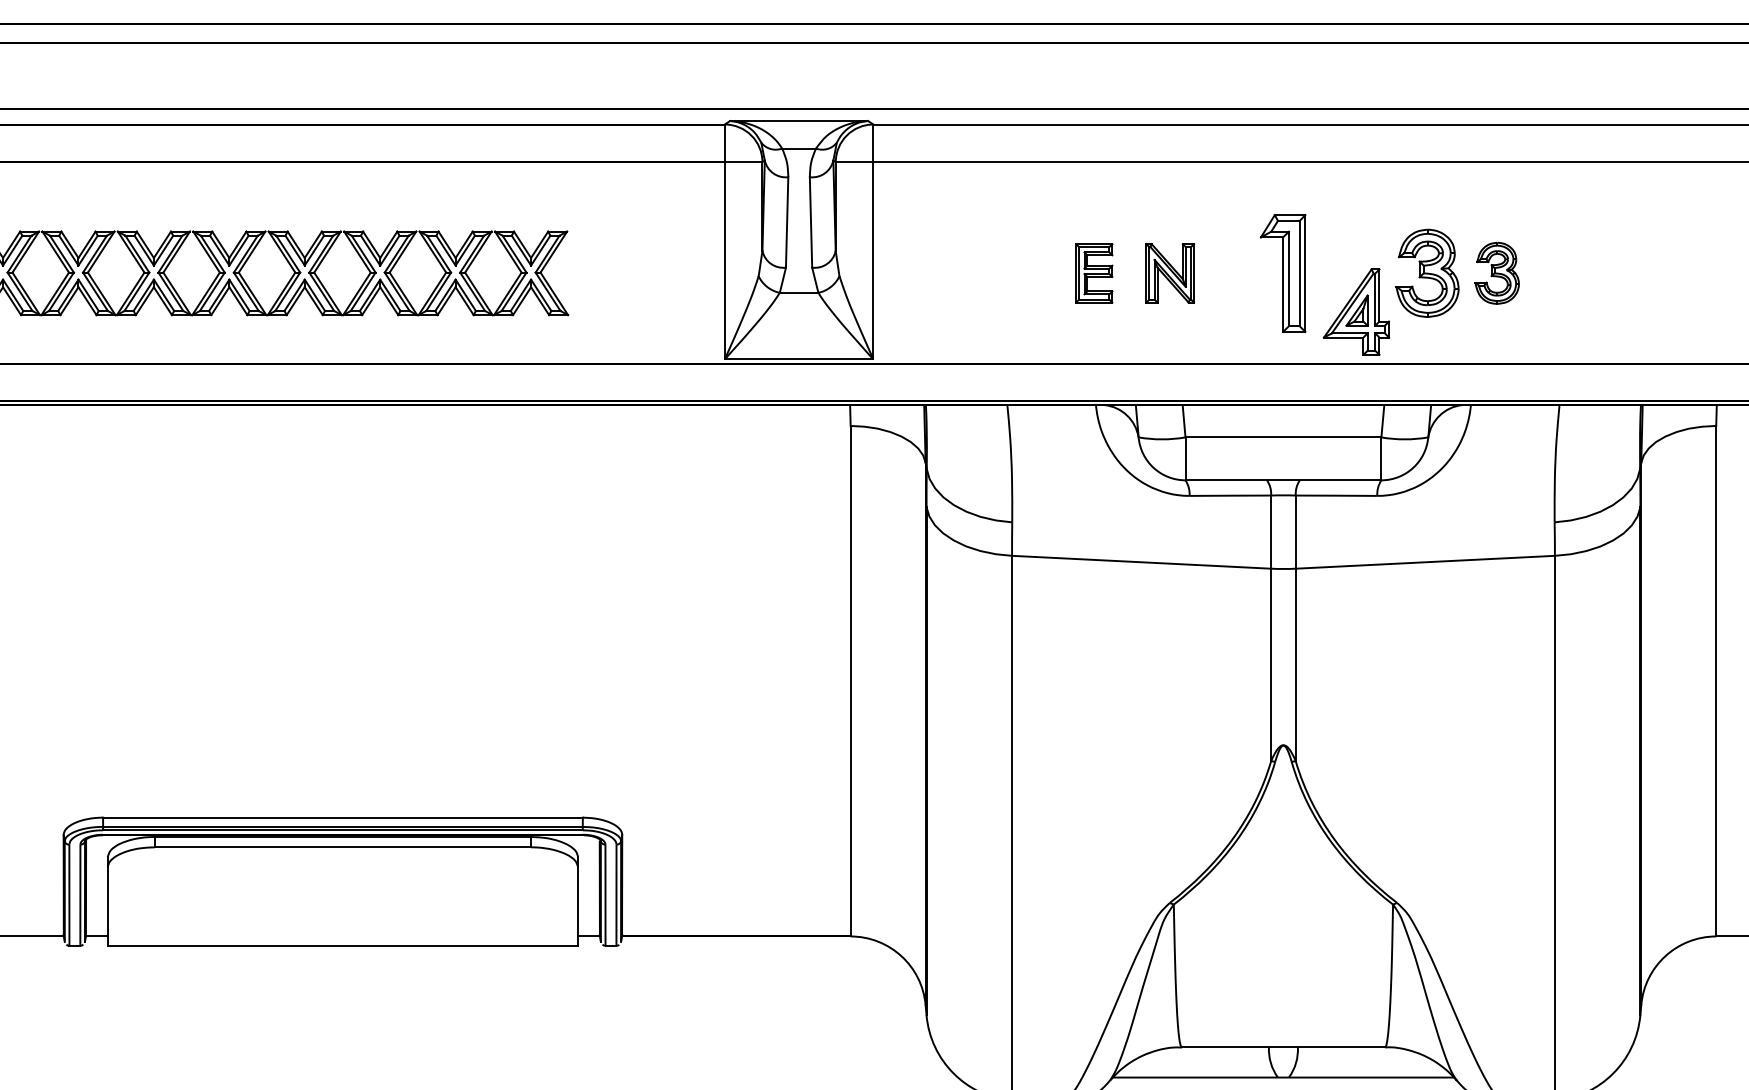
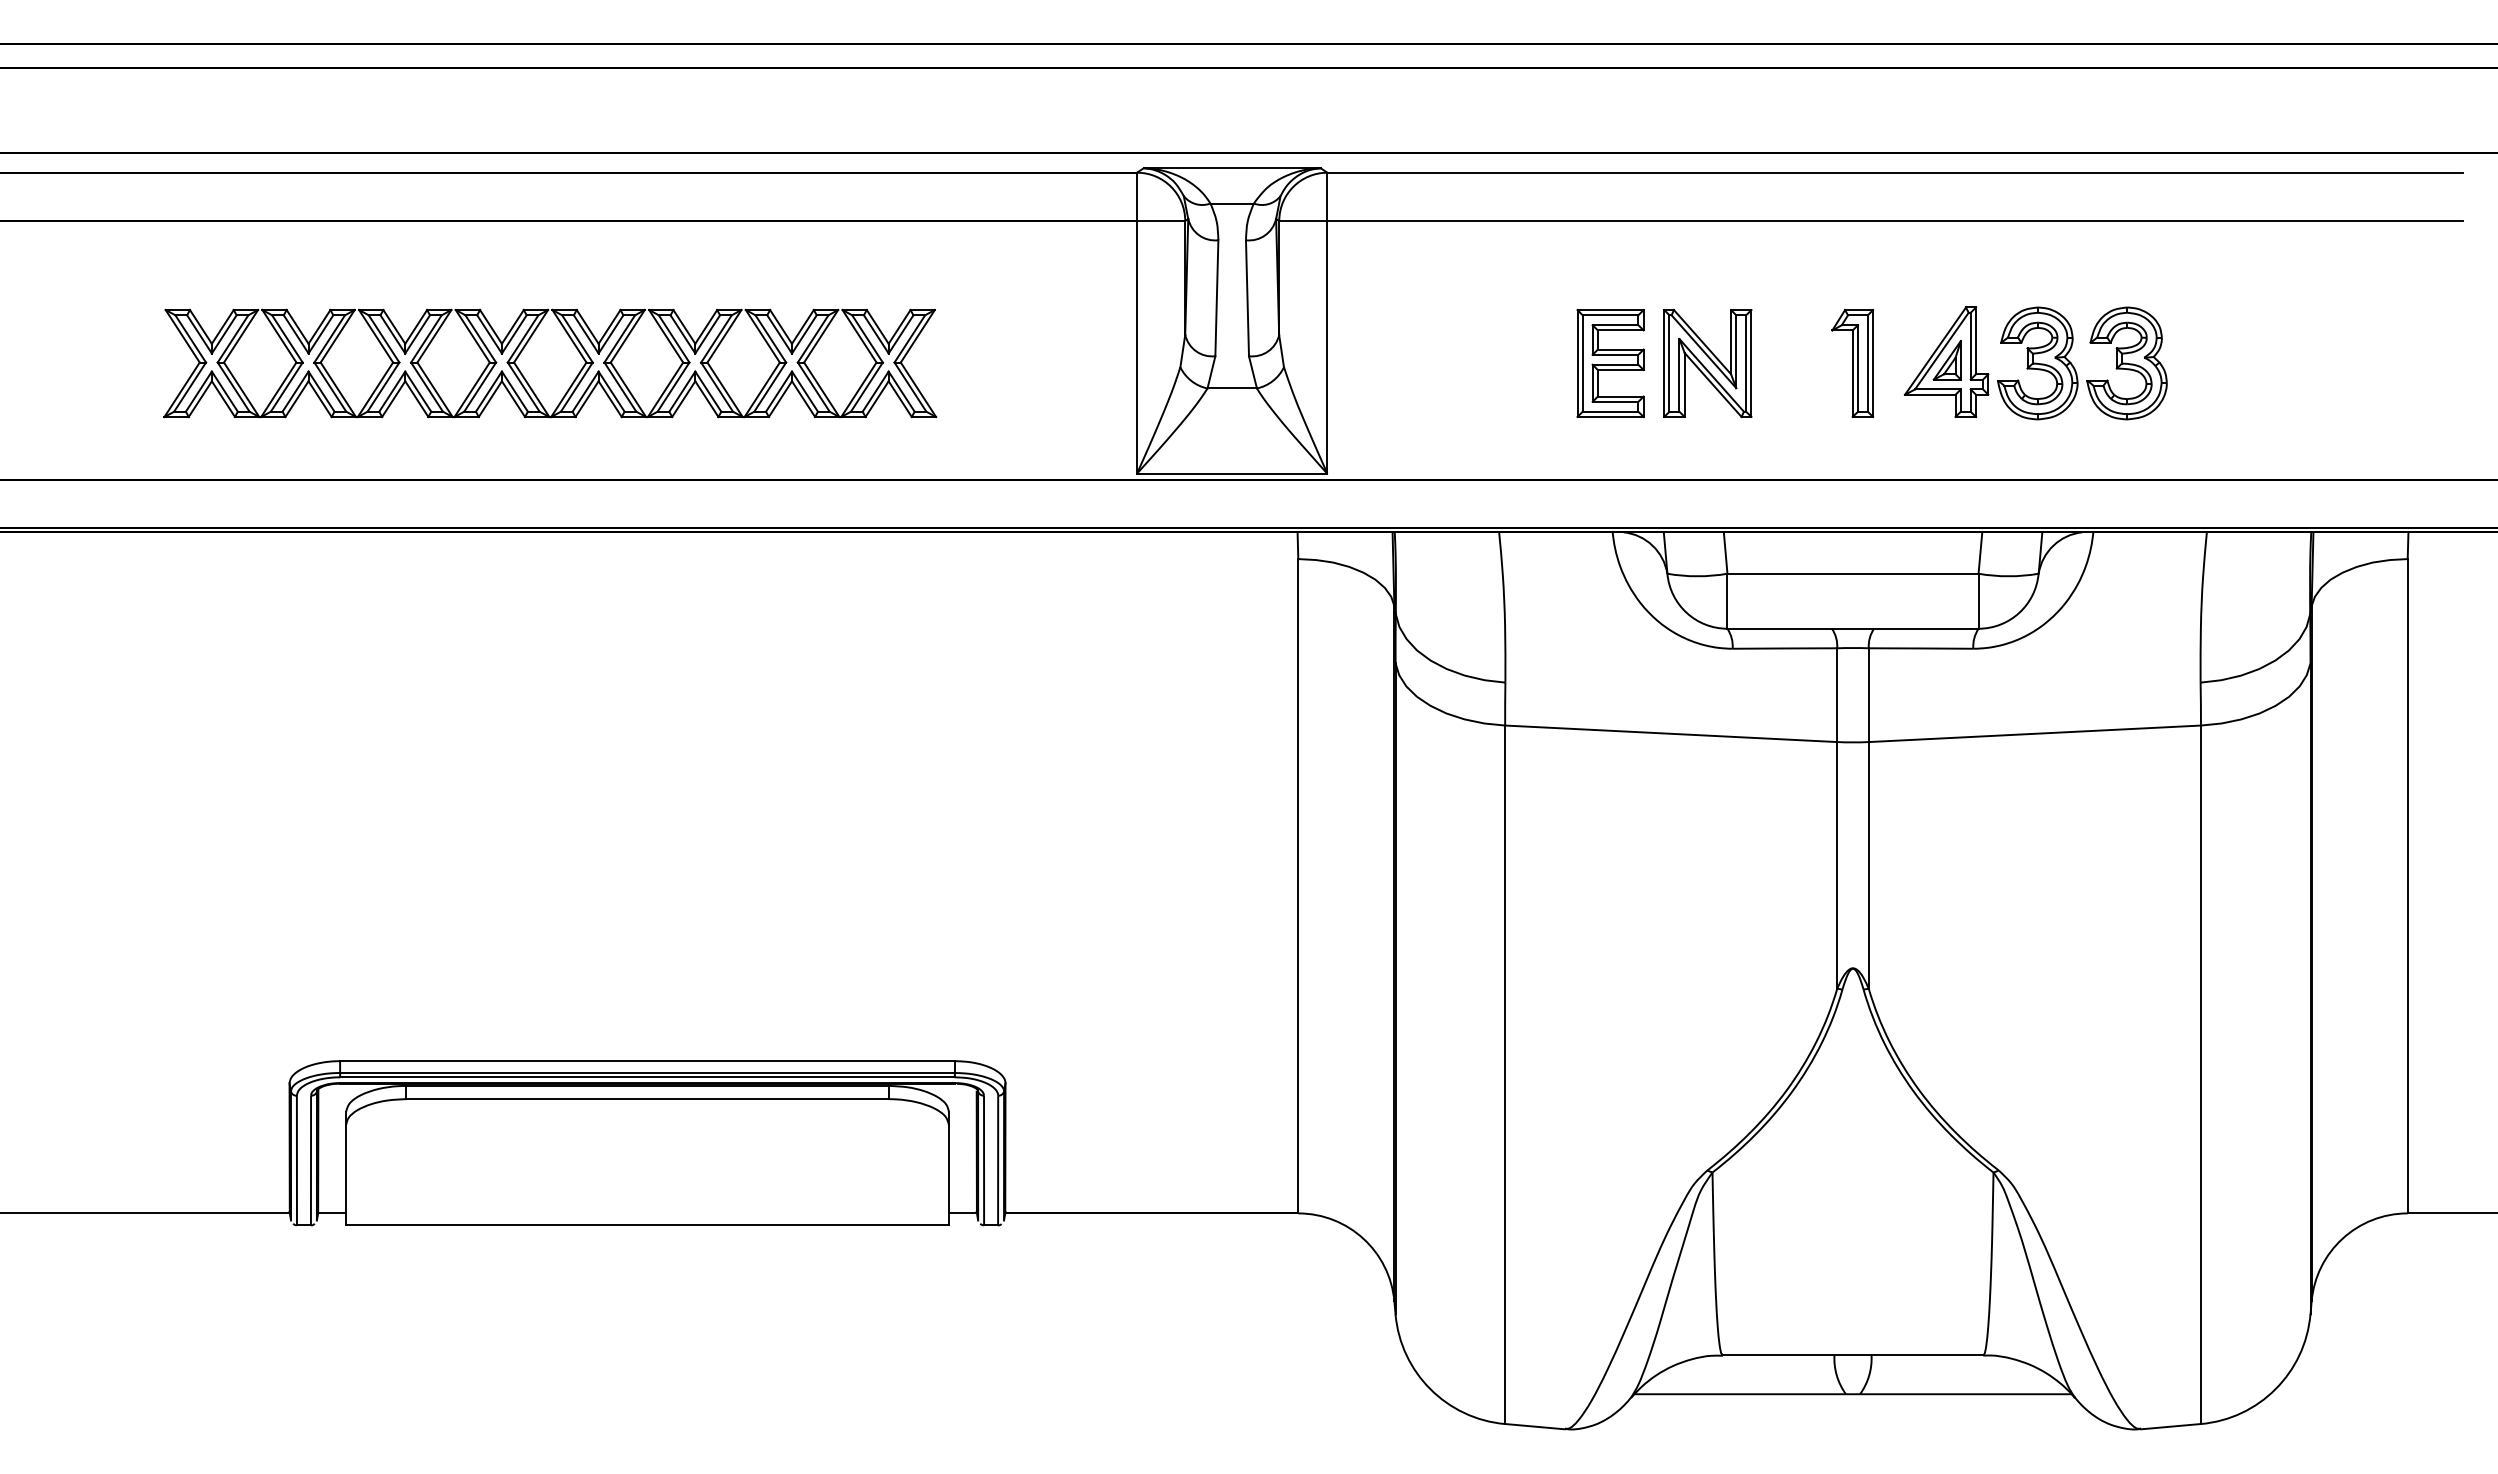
part: (1283, 272) -> (1852, 362), size x0.71
part: (1094, 273) -> (1610, 363), size x1.43
part: (1169, 273) -> (1707, 363), size x1.43
part: (1496, 273) -> (2126, 363), size x1.43
part: (1356, 311) -> (1946, 361), moved

